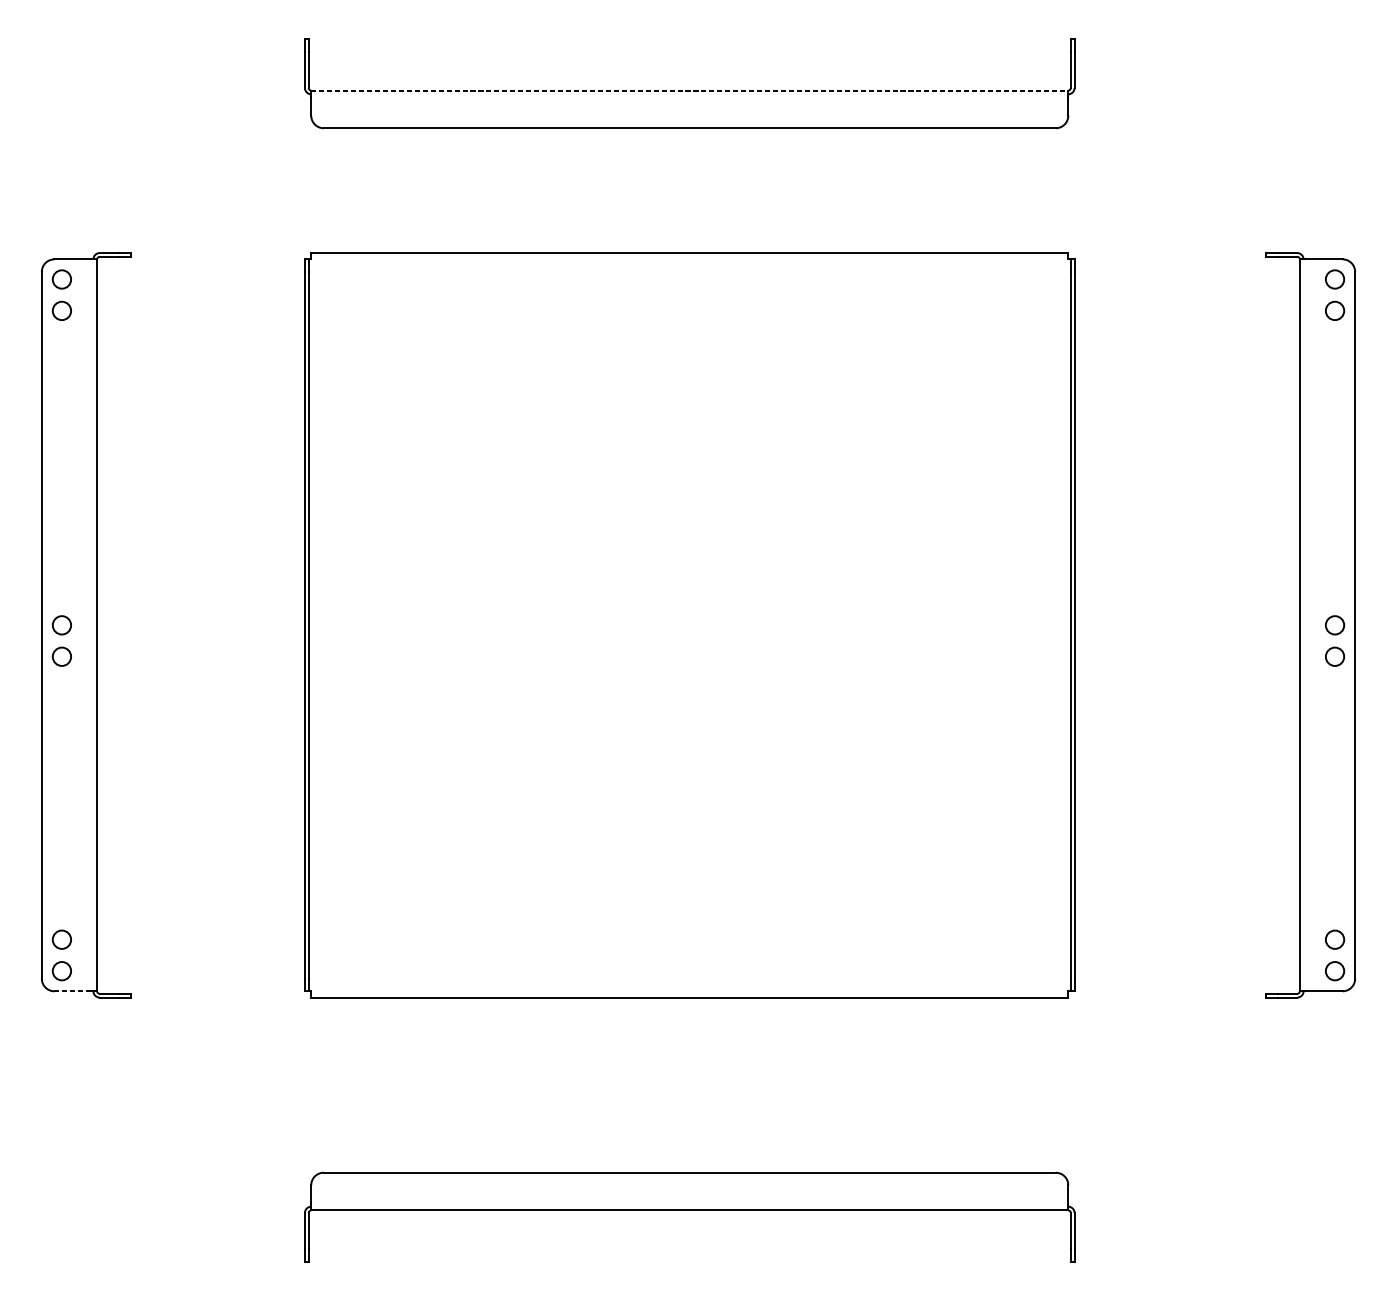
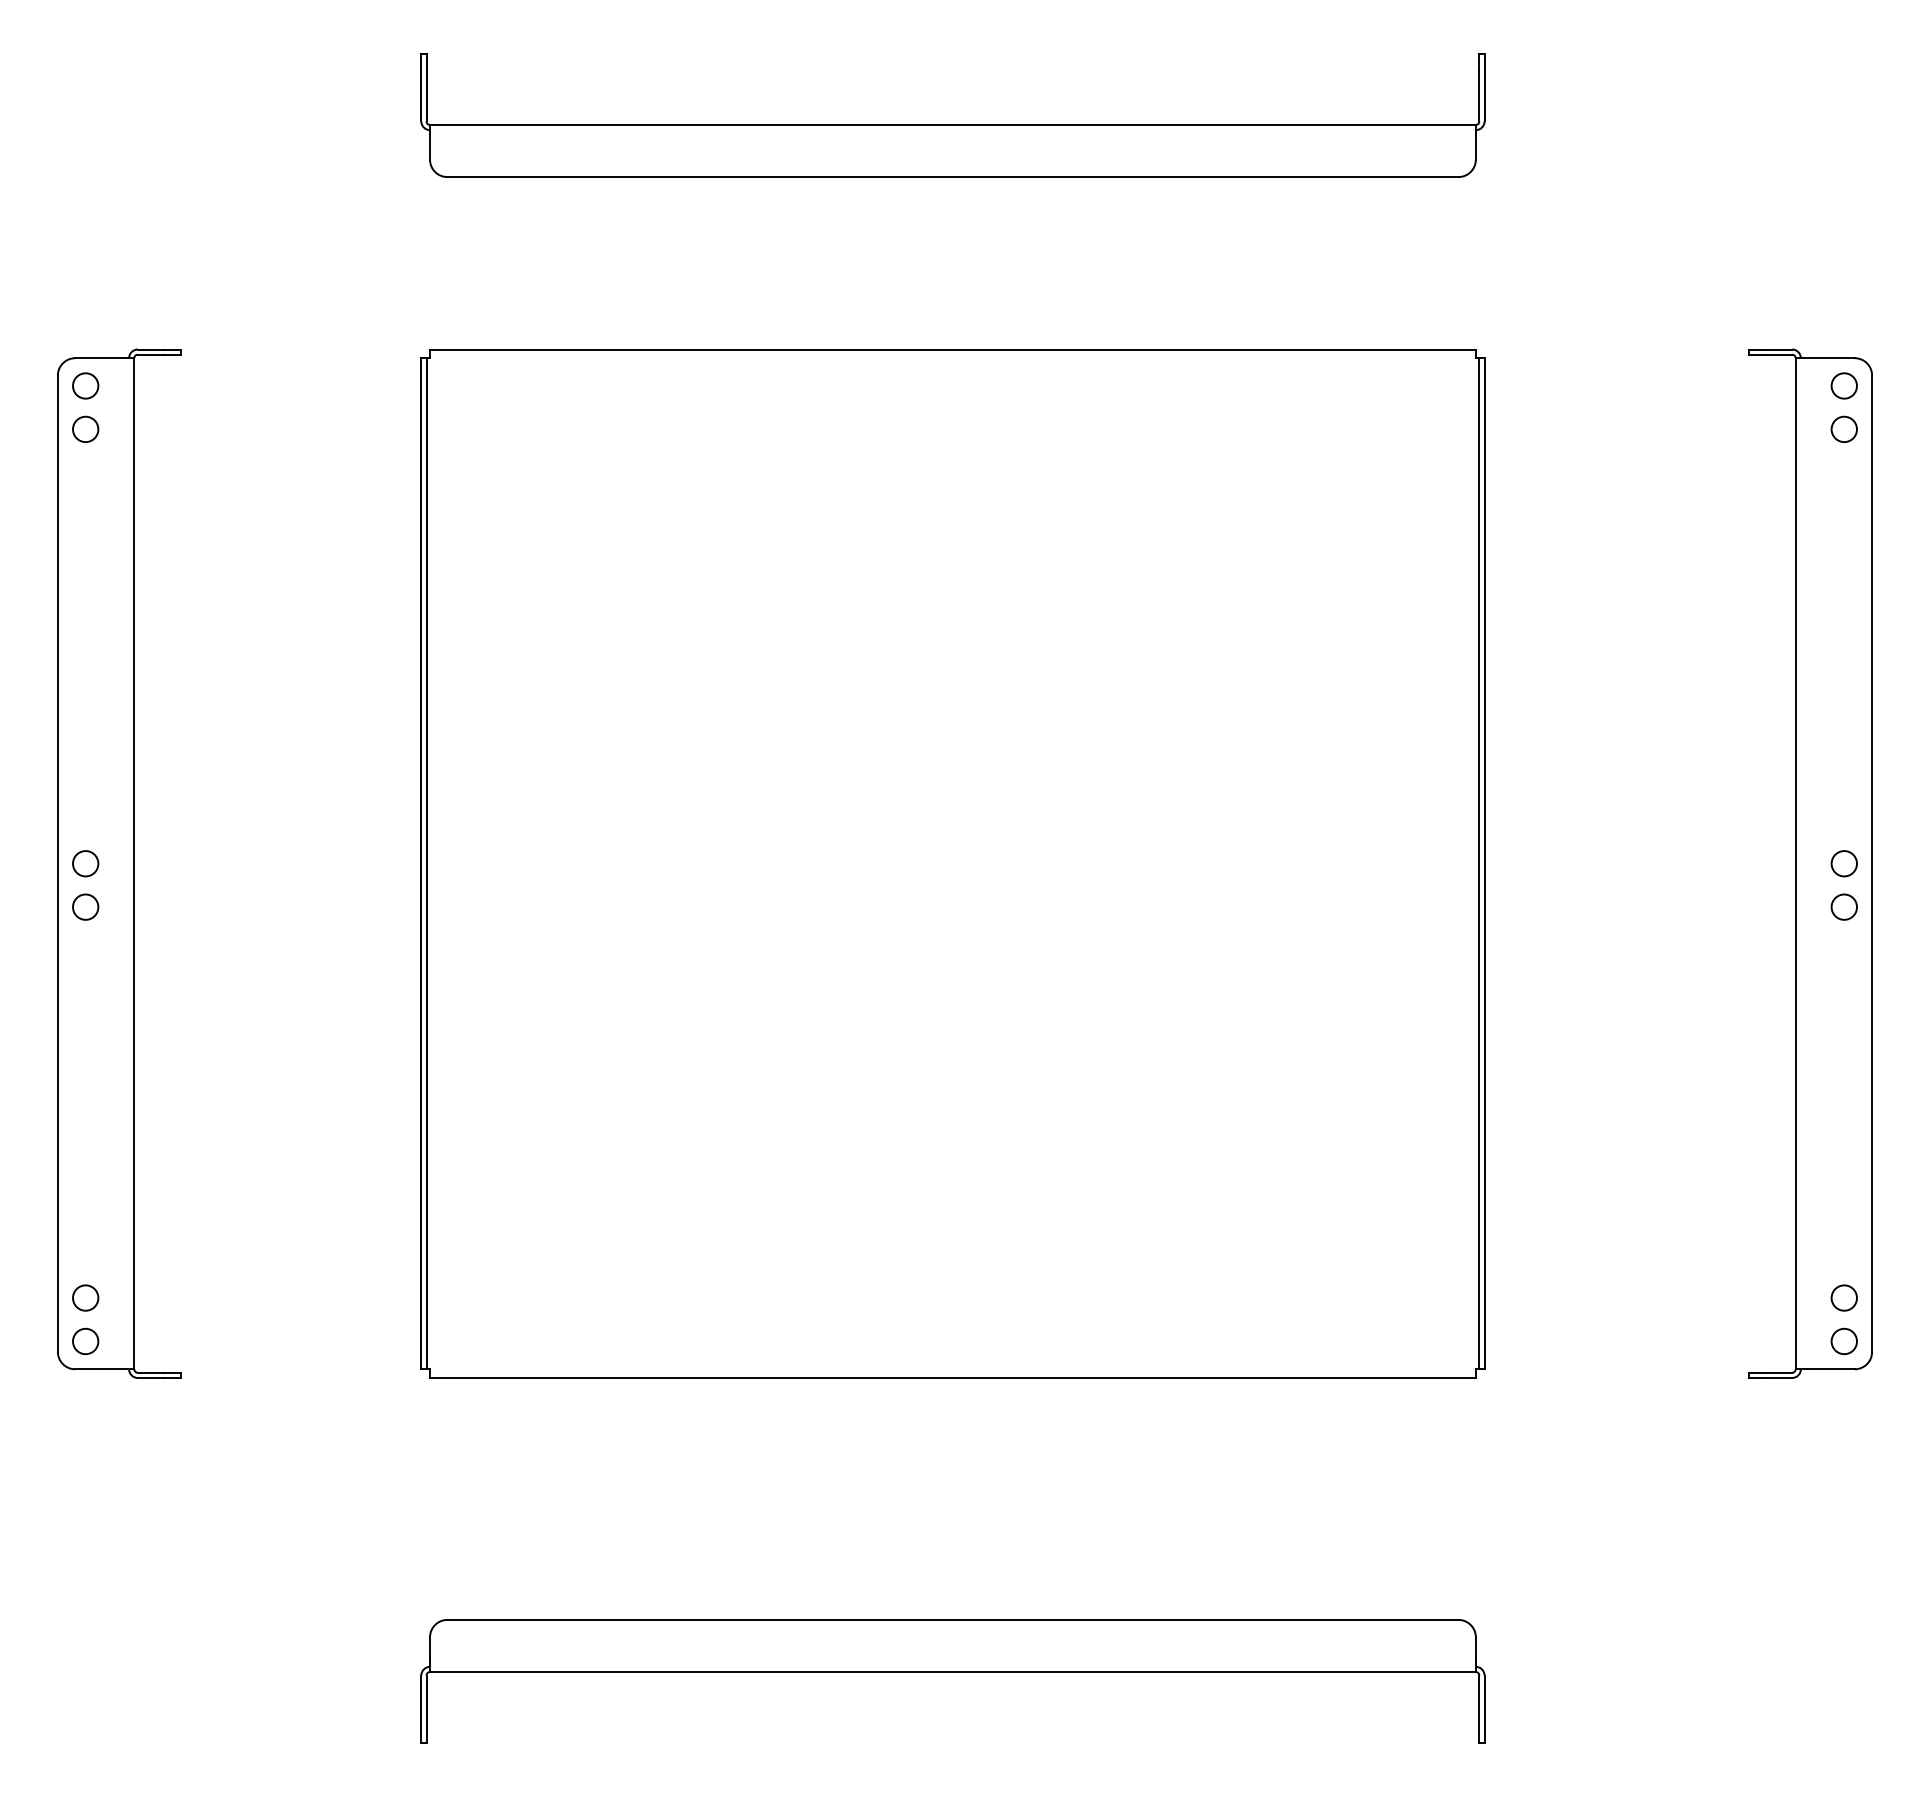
line: (689, 90) -> (952, 124), dashed -> solid
line: (72, 991) -> (100, 1369), dashed -> solid

